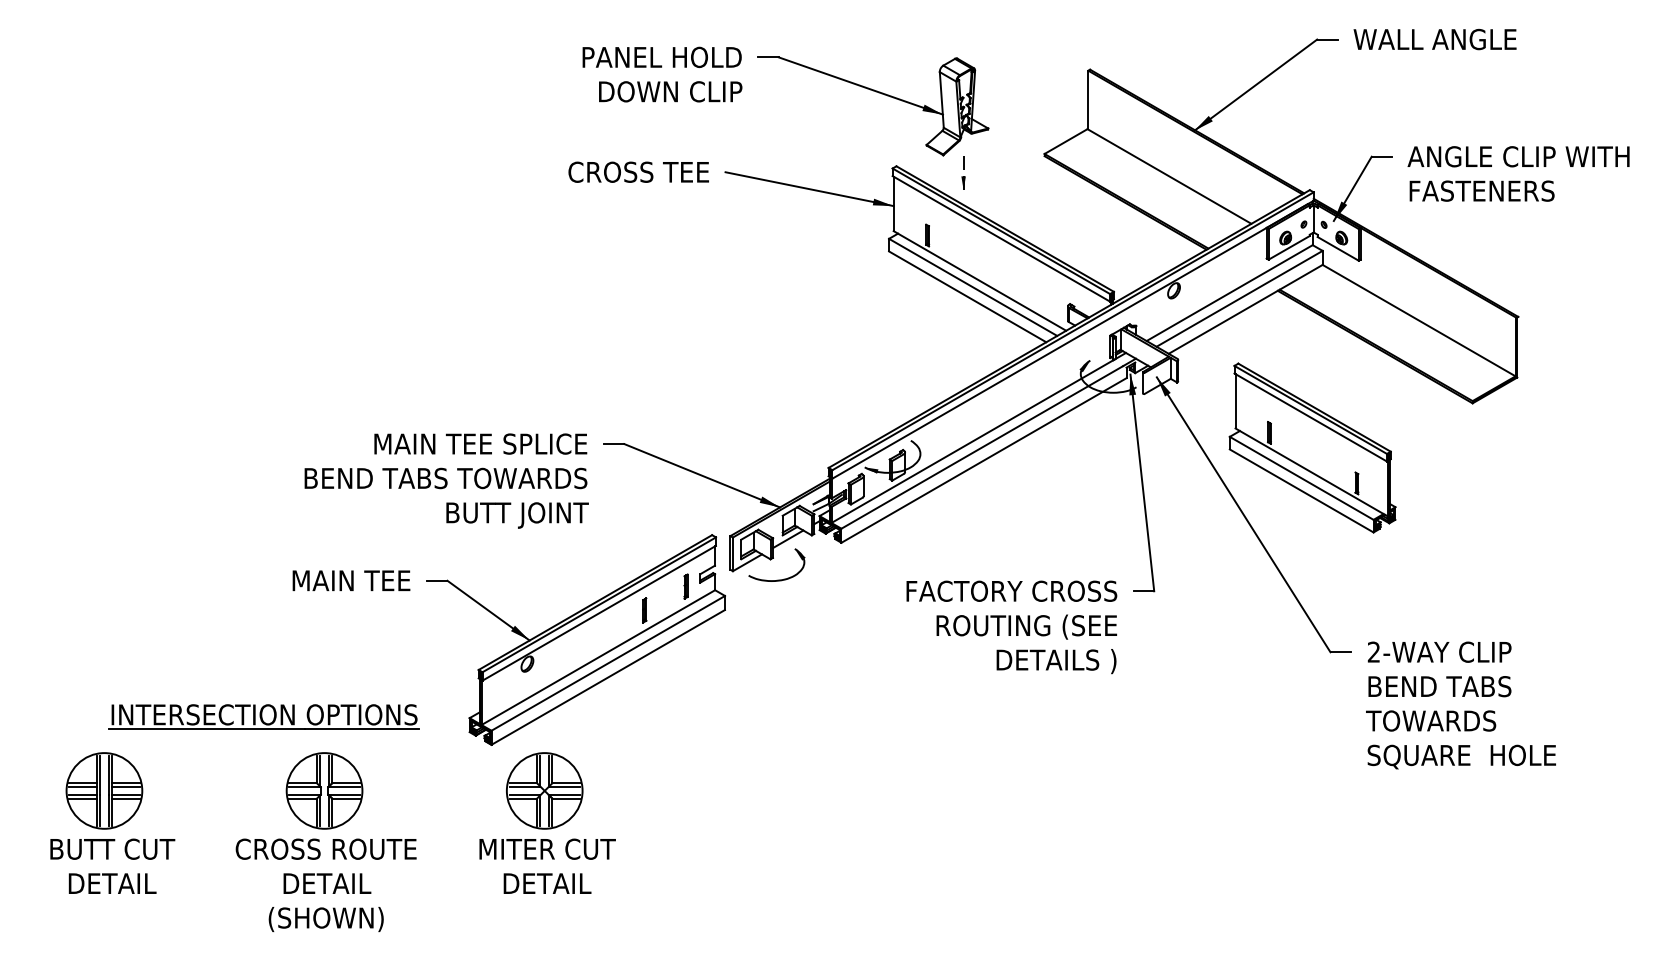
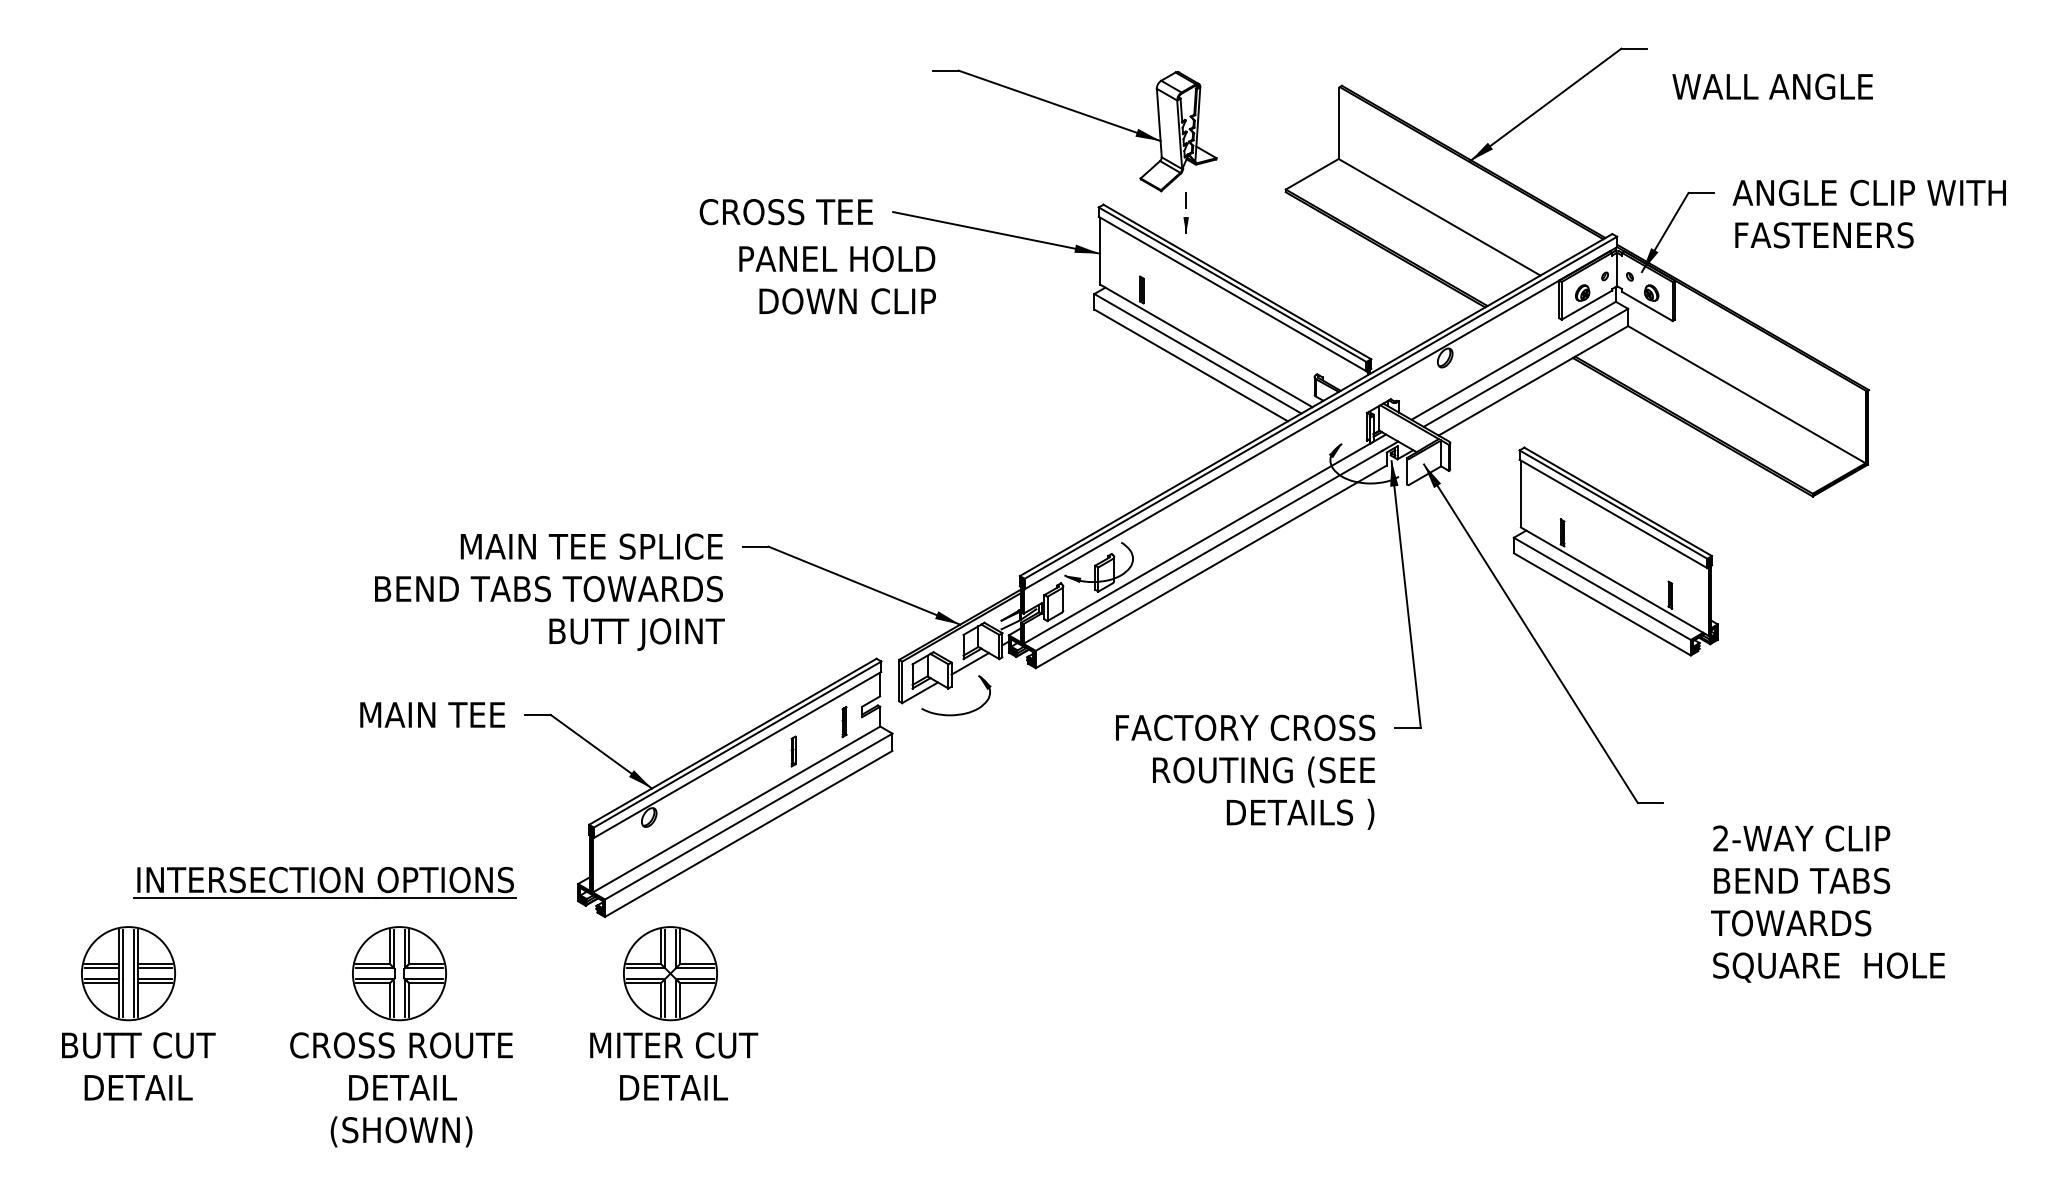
text: (1434, 39) -> (1771, 86), moved
text: (662, 74) -> (837, 280), moved
text: (1460, 705) -> (1827, 904), moved

